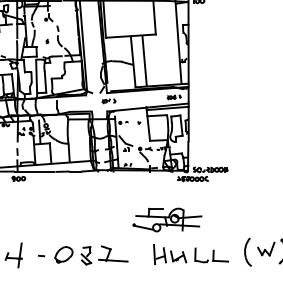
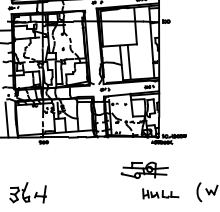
part: (190, 254) -> (160, 193), size x0.7
part: (83, 255) -> (87, 194), removed

